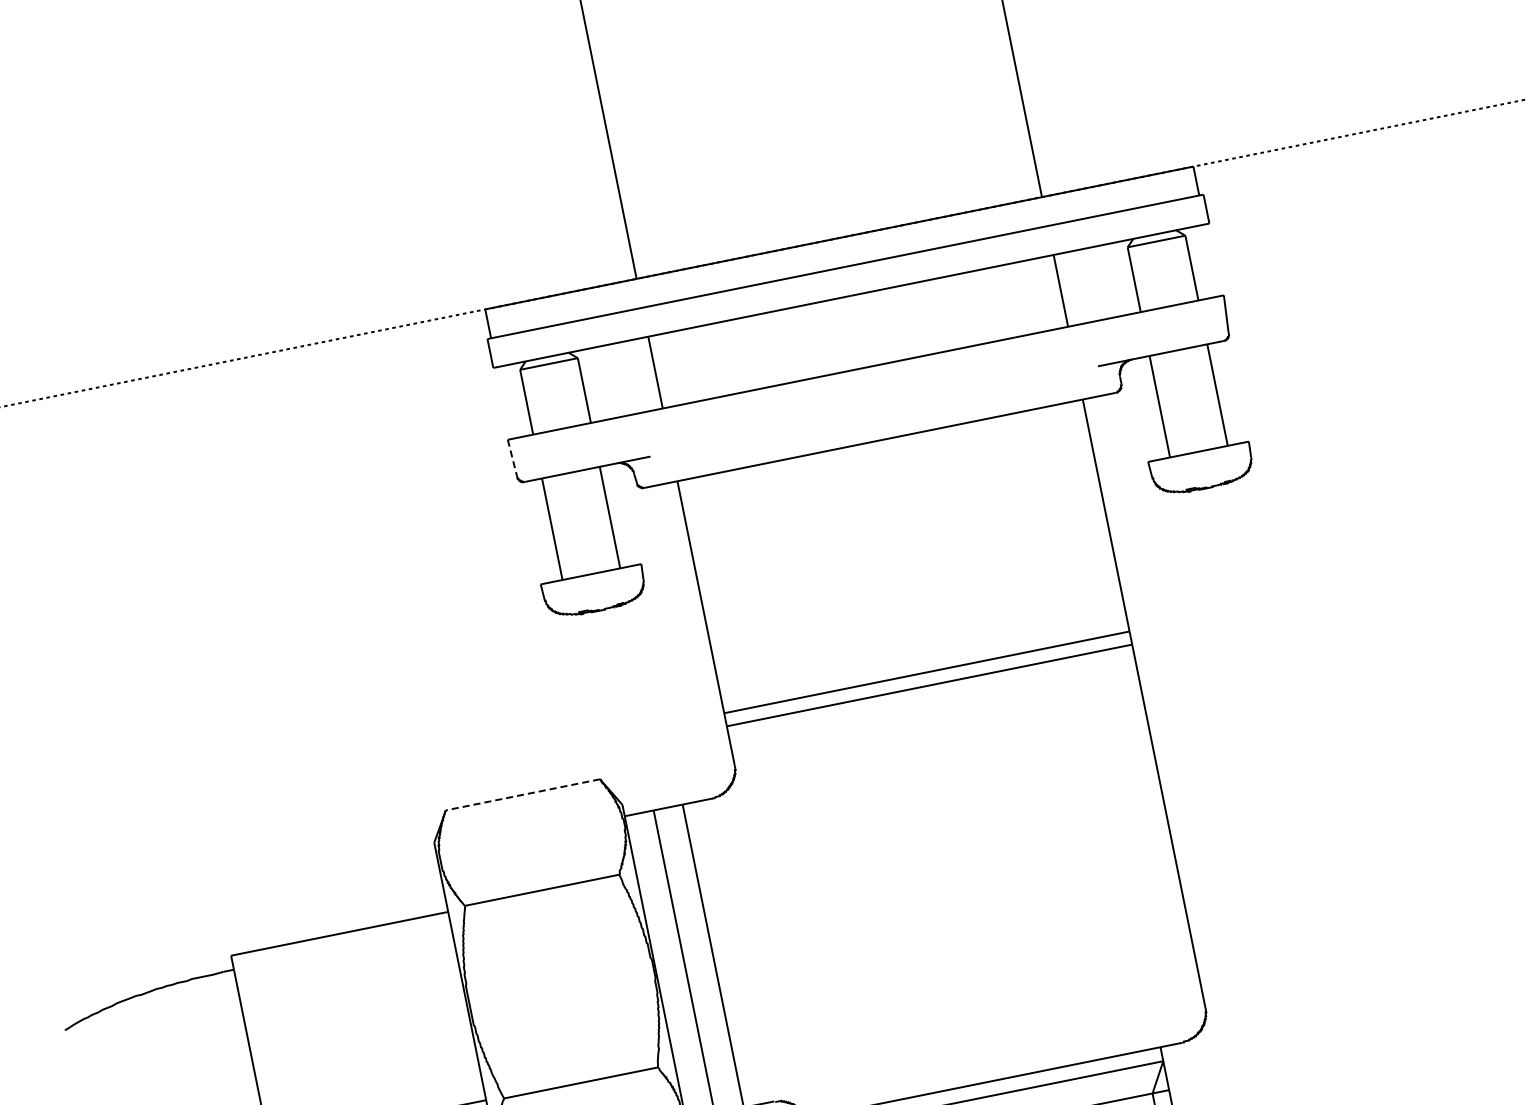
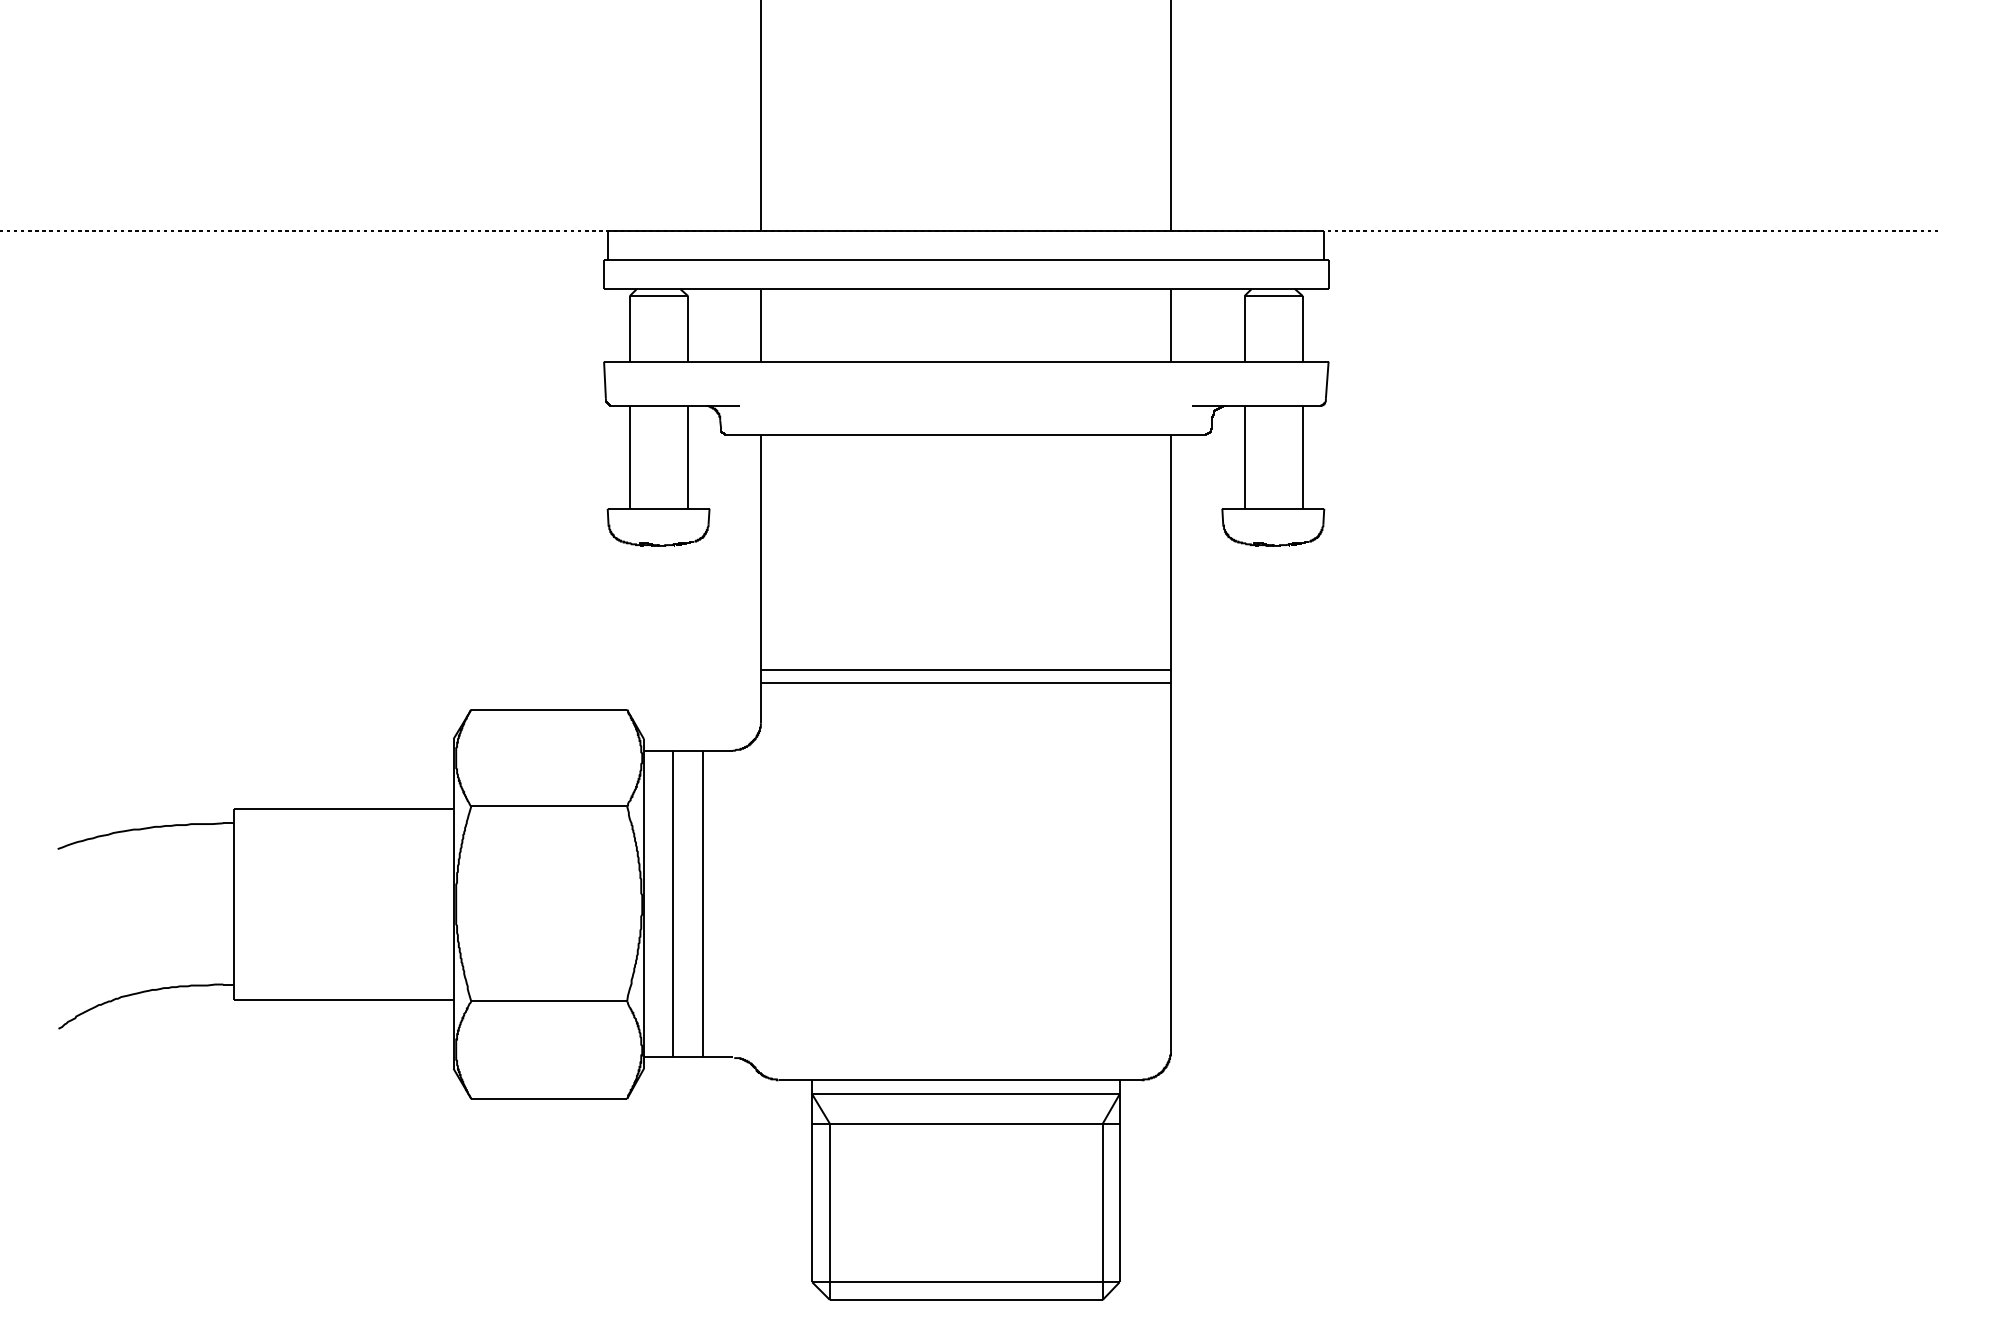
line: (511, 458) -> (604, 380), dashed -> solid
line: (523, 794) -> (549, 709), dashed -> solid

